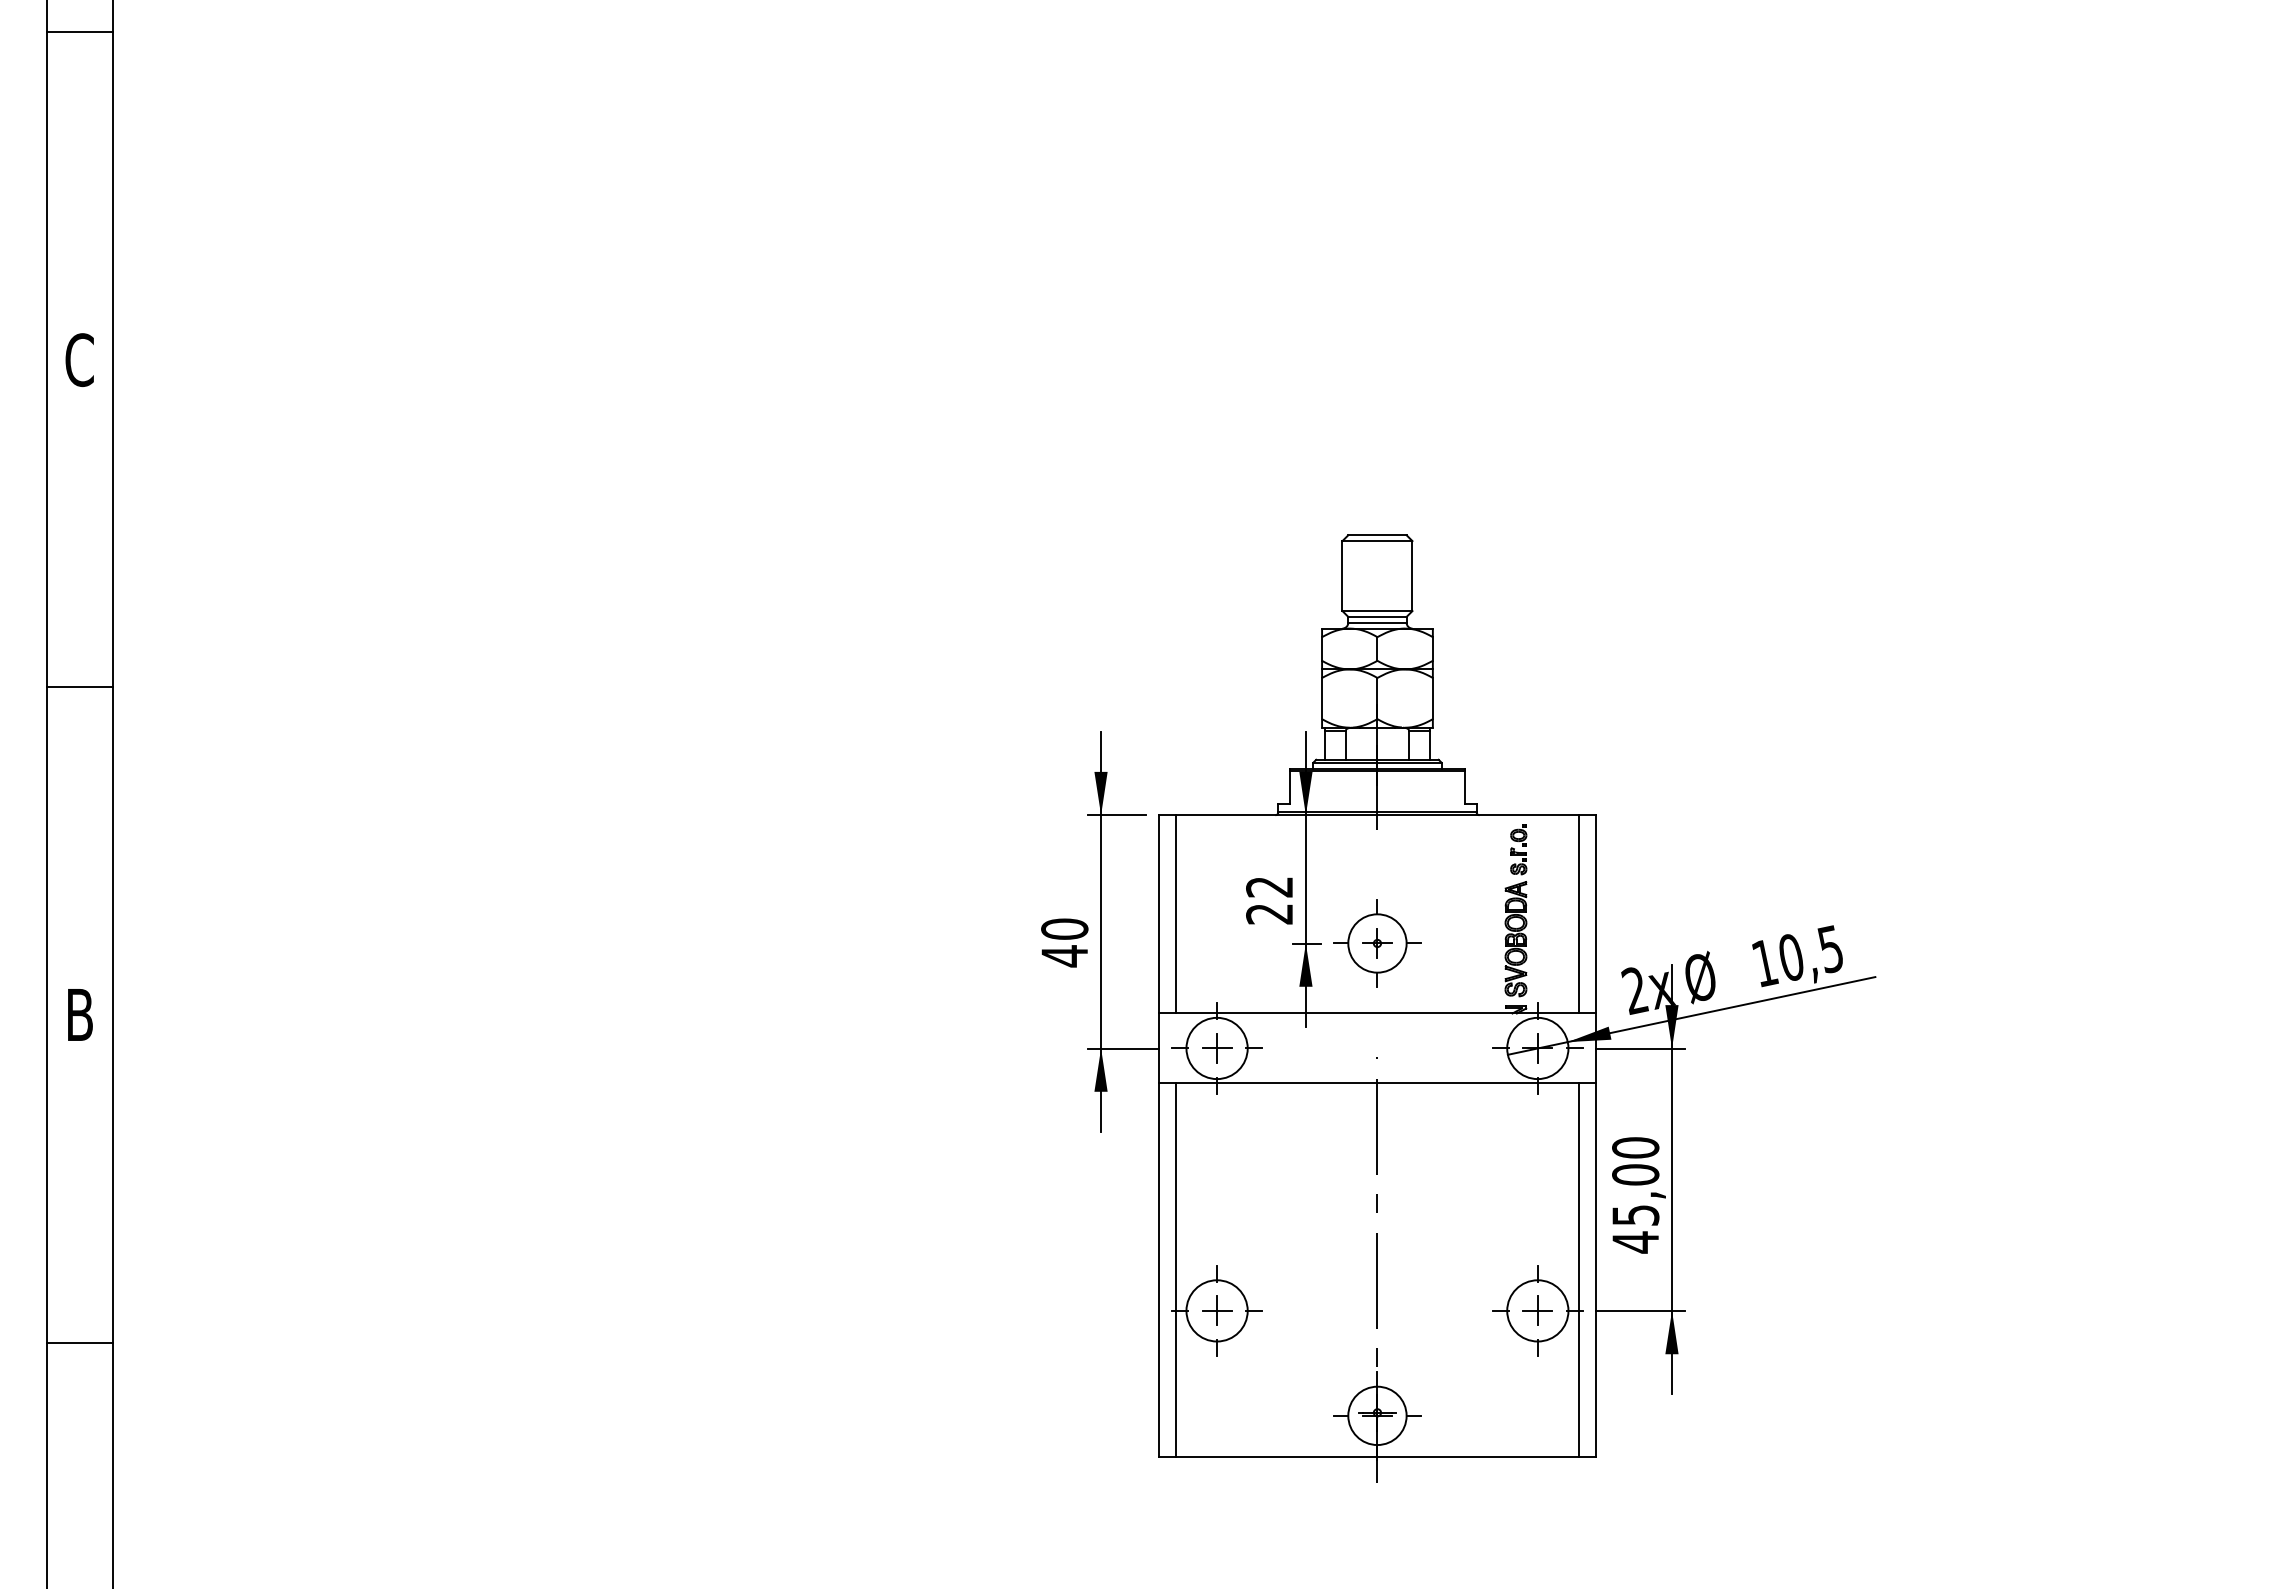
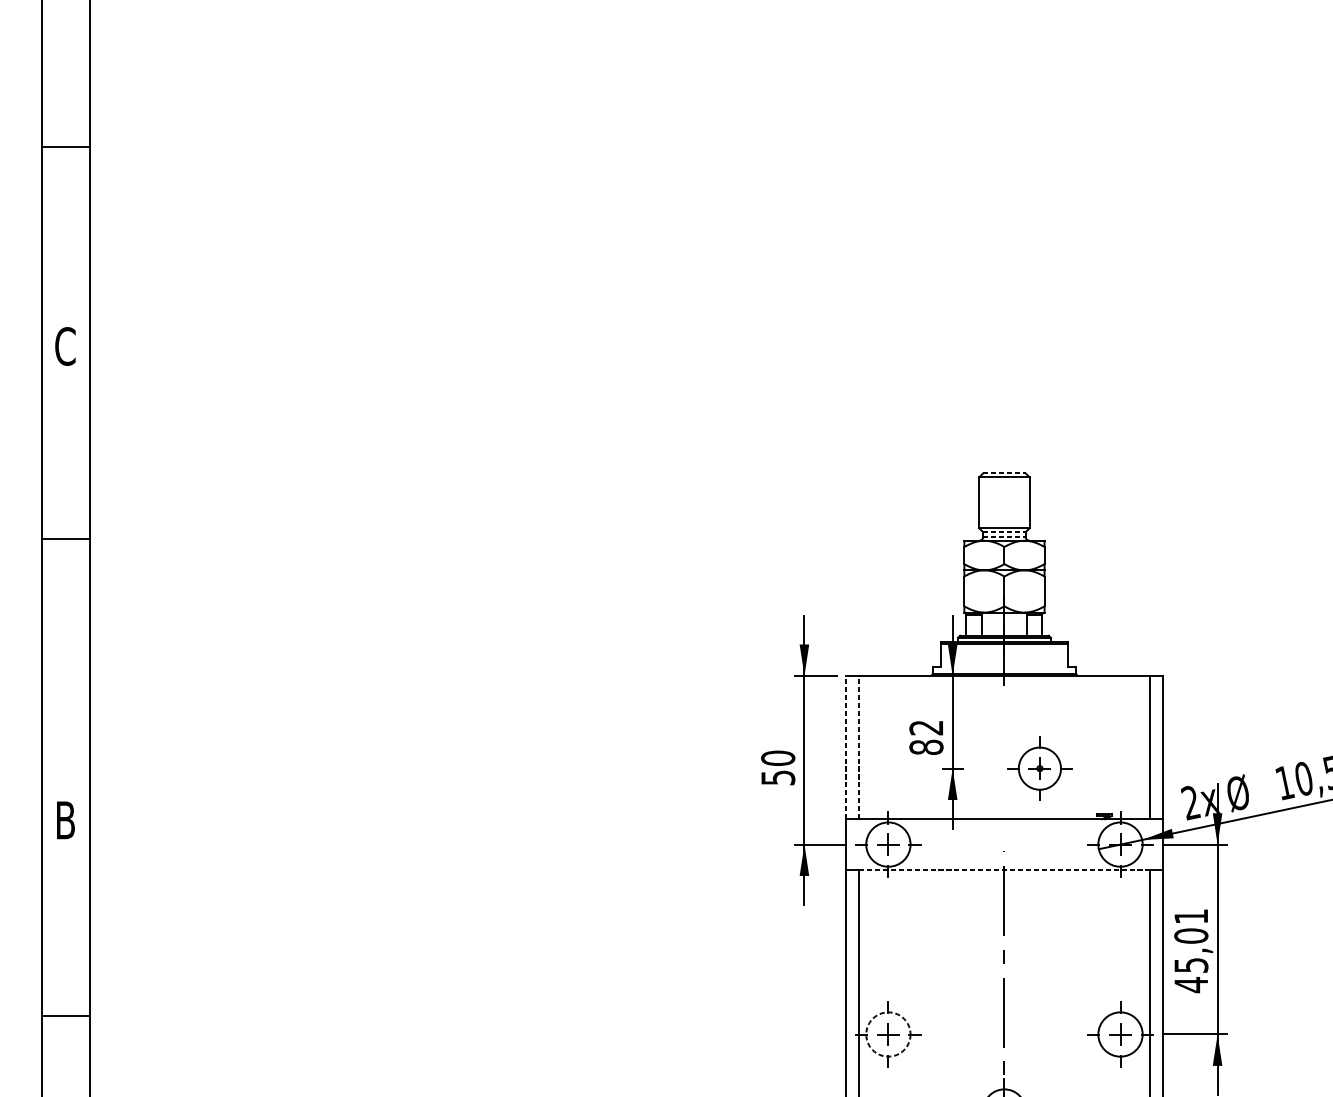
line: (80, 31) -> (65, 147), moved
line: (1377, 535) -> (1004, 473), solid -> dashed
line: (1377, 616) -> (1004, 532), solid -> dashed
line: (1377, 622) -> (1004, 536), solid -> dashed
line: (80, 687) -> (65, 539), moved
part: (1515, 910) -> (1104, 744), removed
line: (1158, 913) -> (846, 746), solid -> dashed
line: (1176, 913) -> (859, 746), solid -> dashed
text: (1269, 913) -> (926, 746), 22 -> 82
part: (1377, 943) -> (1039, 768), moved
text: (1064, 956) -> (777, 778), 40 -> 50
line: (1377, 1083) -> (1004, 869), solid -> dashed
text: (1635, 1147) -> (1191, 916), 45,00 -> 45,01
circle: (1216, 1310) -> (887, 1034), solid -> dashed
line: (80, 1342) -> (65, 1015), moved

